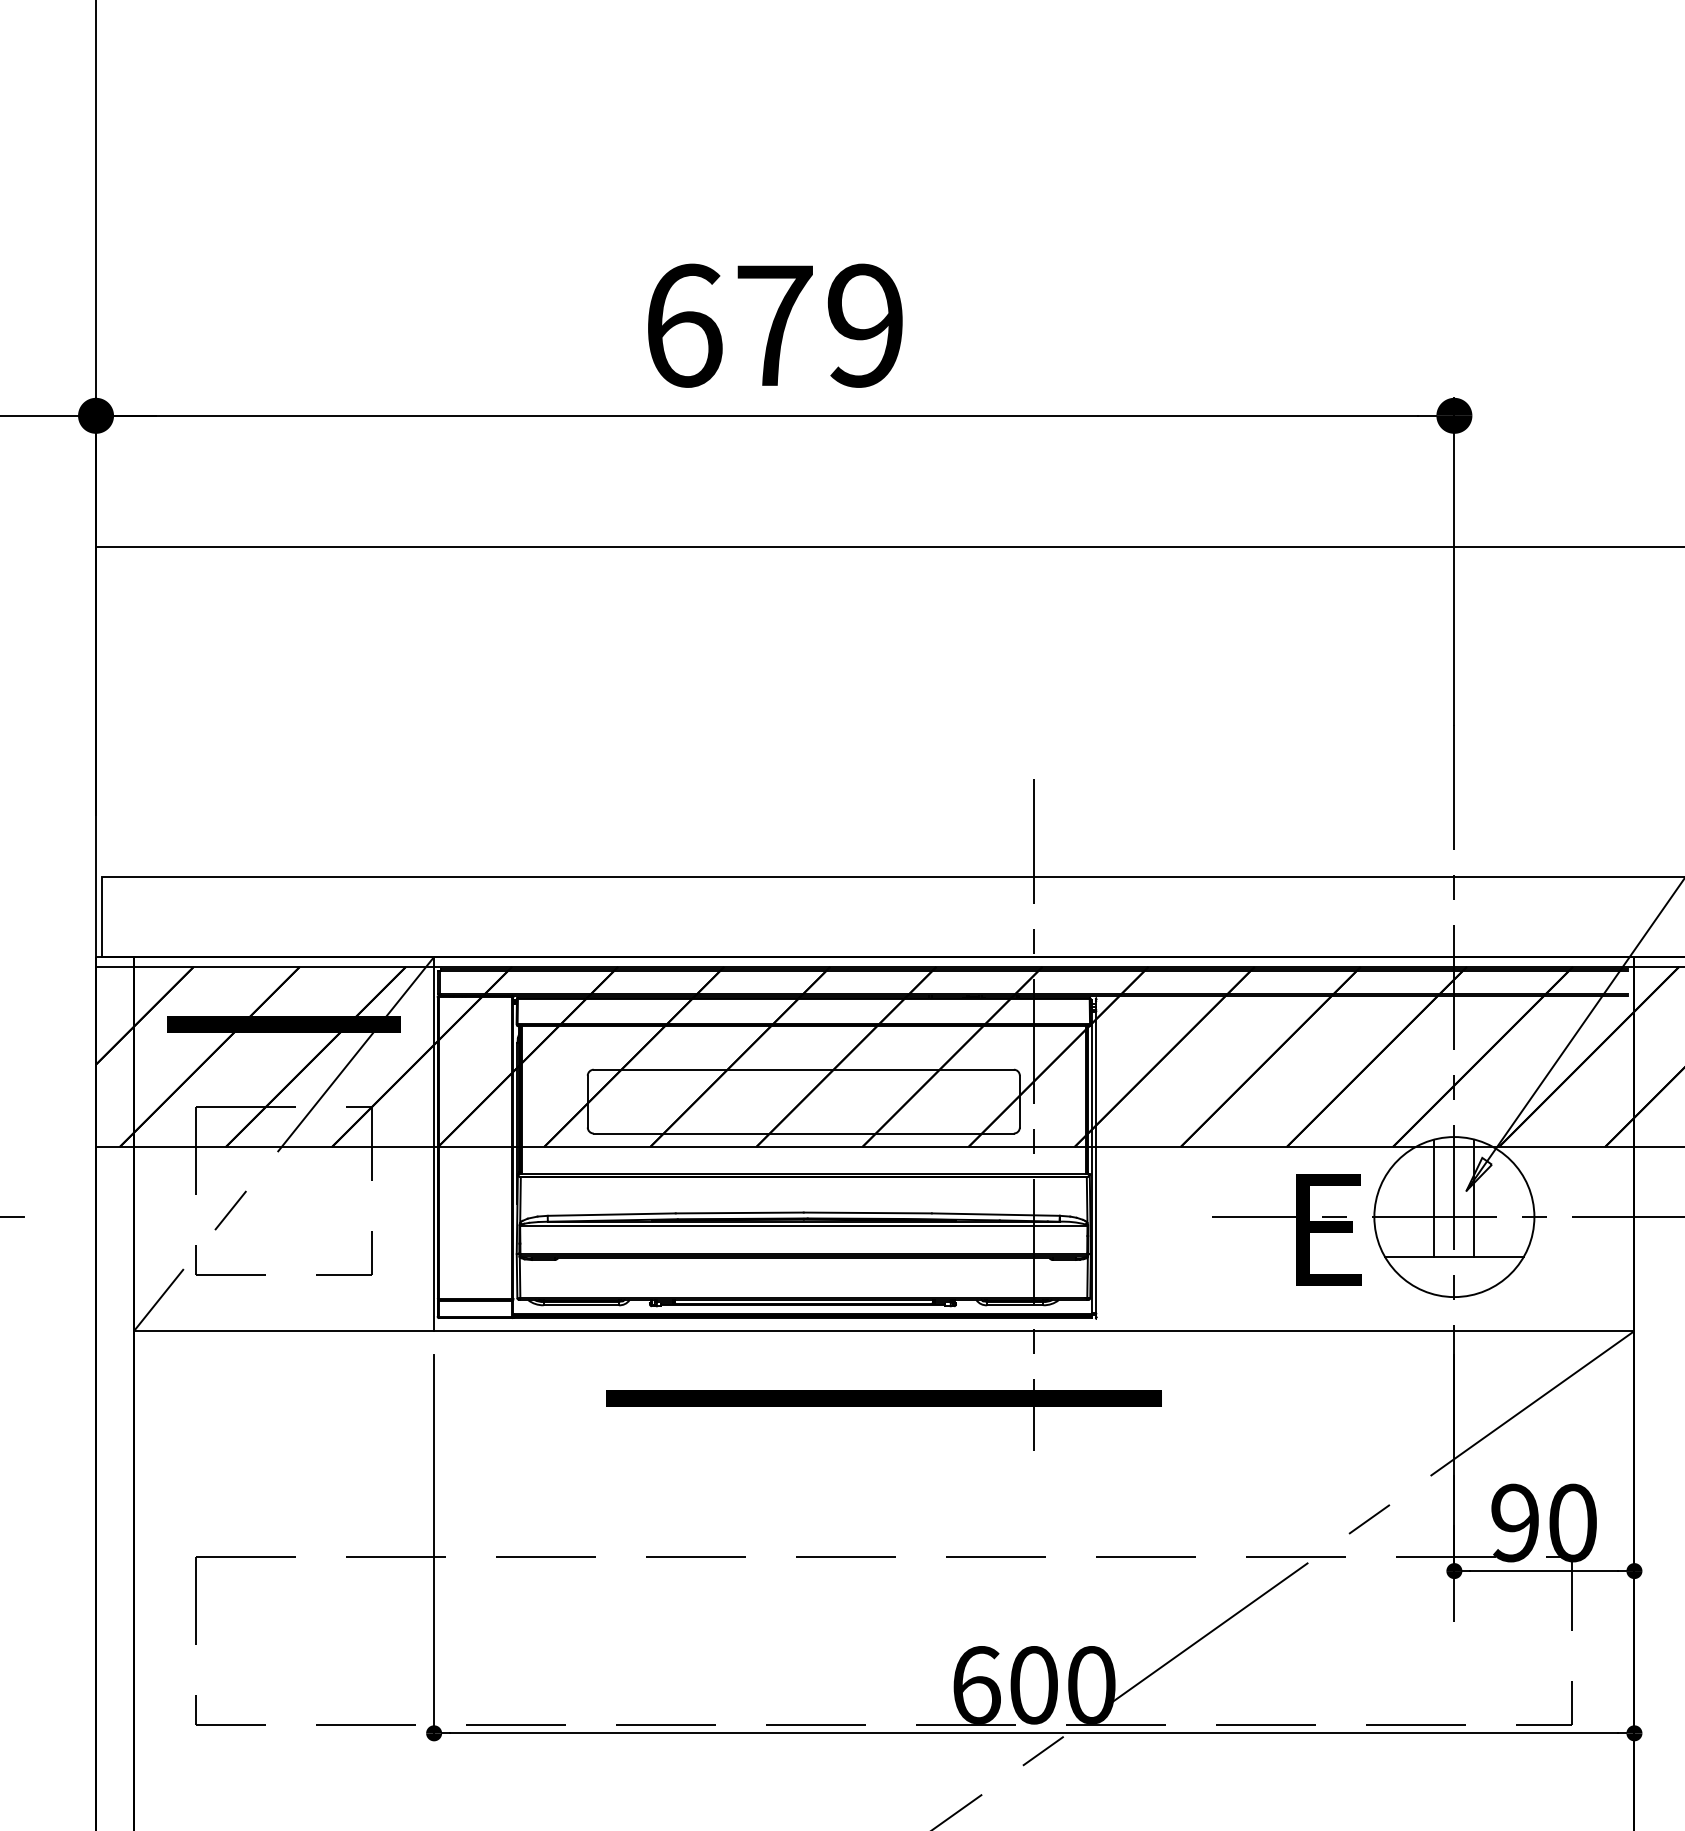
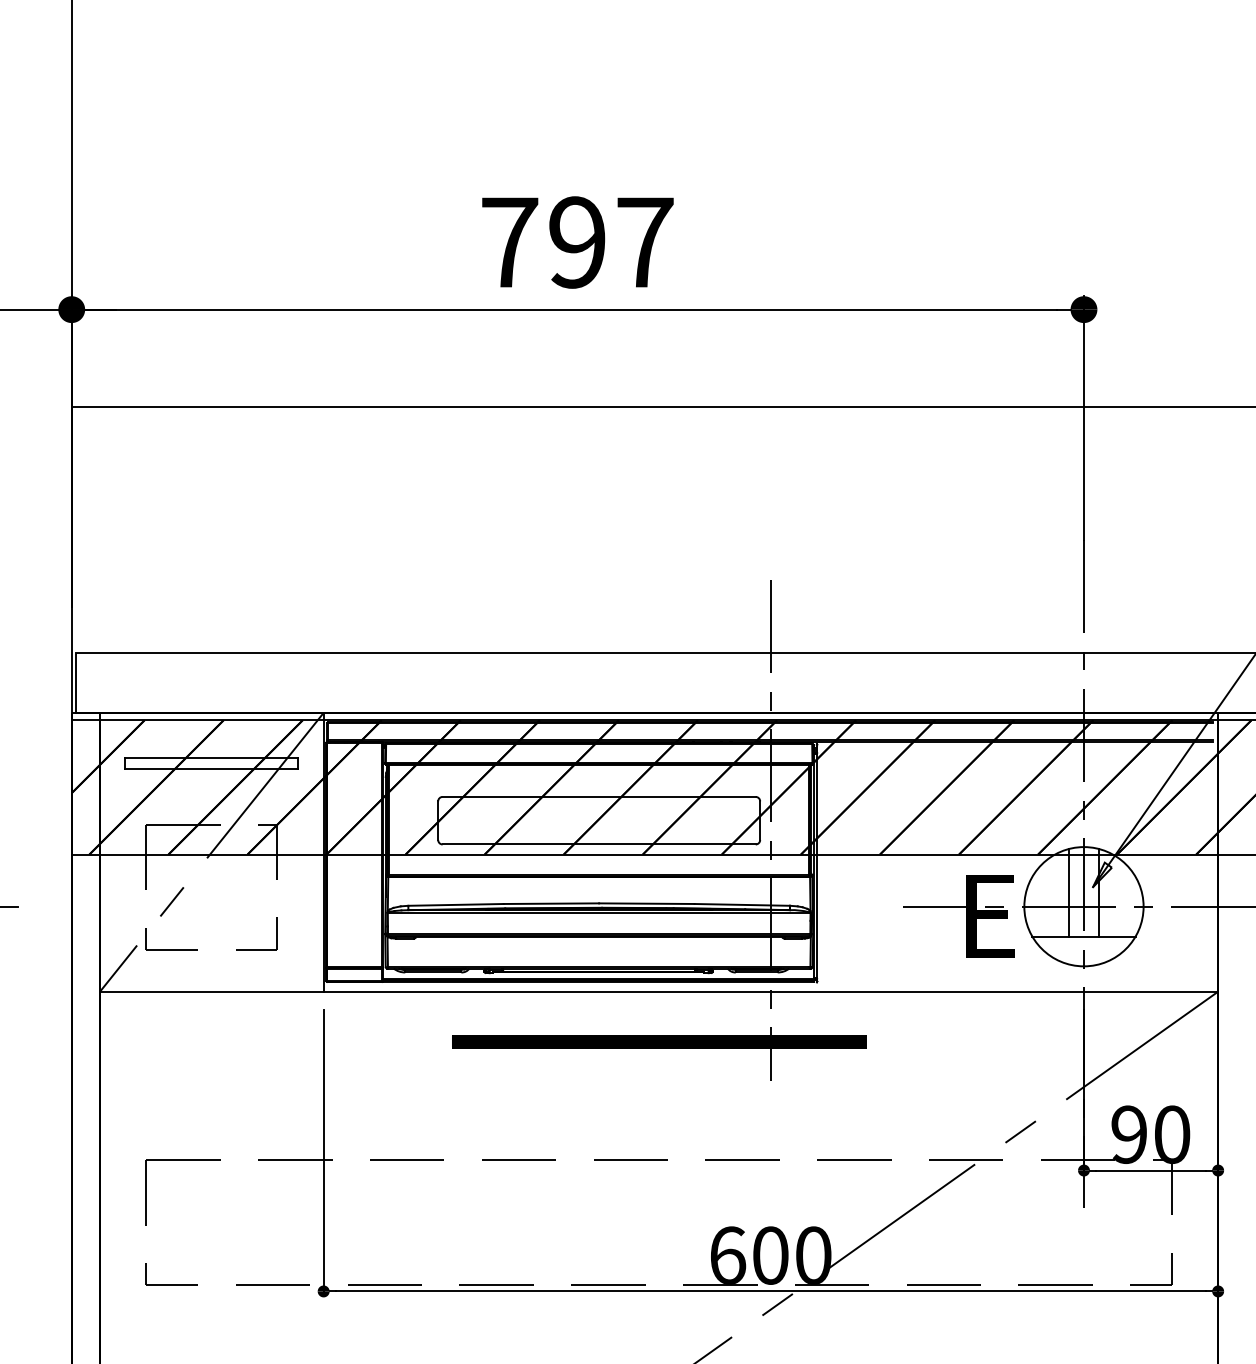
text: (775, 325) -> (578, 242), 679 -> 797
hatch: (284, 1024) -> (212, 763), removed

